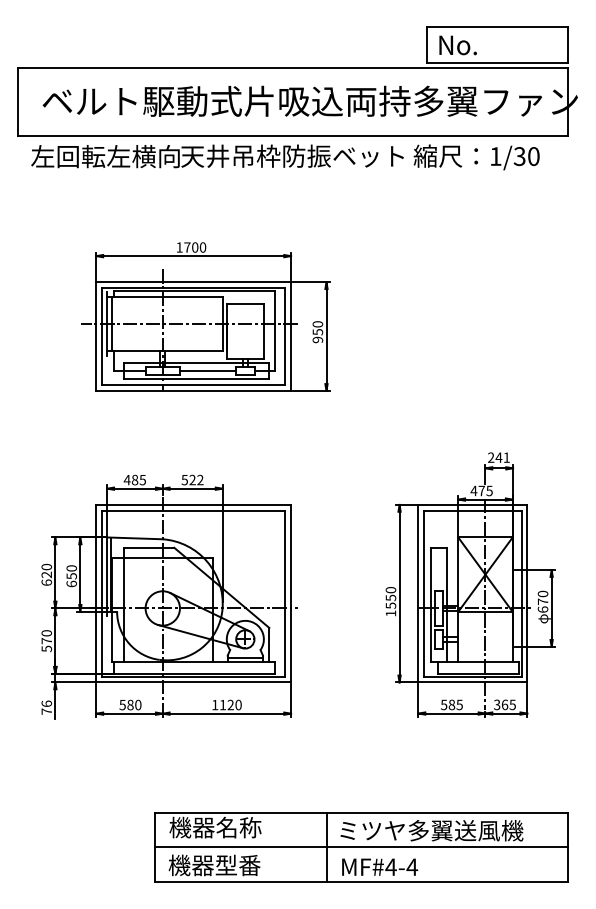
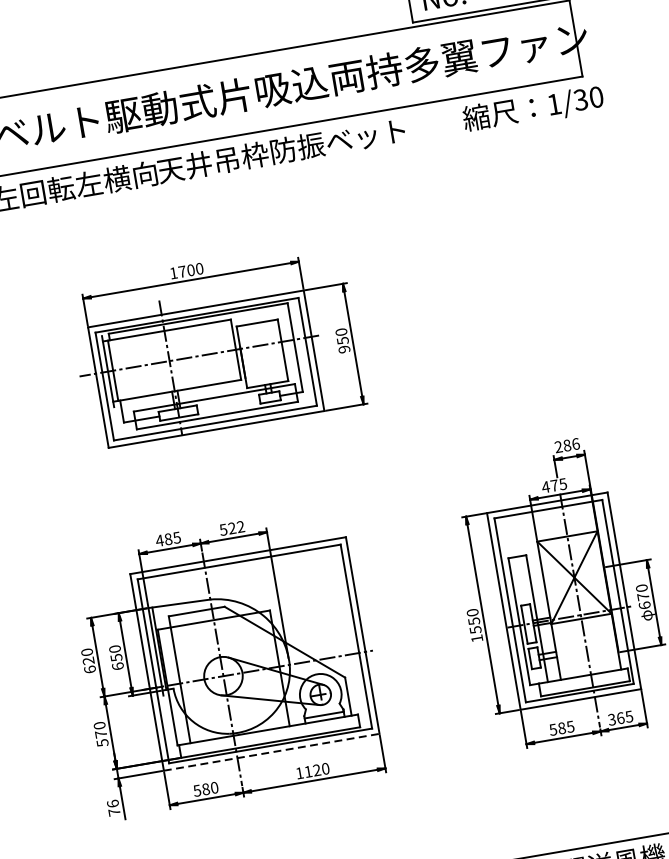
text: (476, 157) -> (533, 109), moved
line: (207, 371) -> (228, 405), removed
text: (502, 457) -> (571, 444), 241 -> 286
line: (194, 682) -> (272, 752), solid -> dashed

